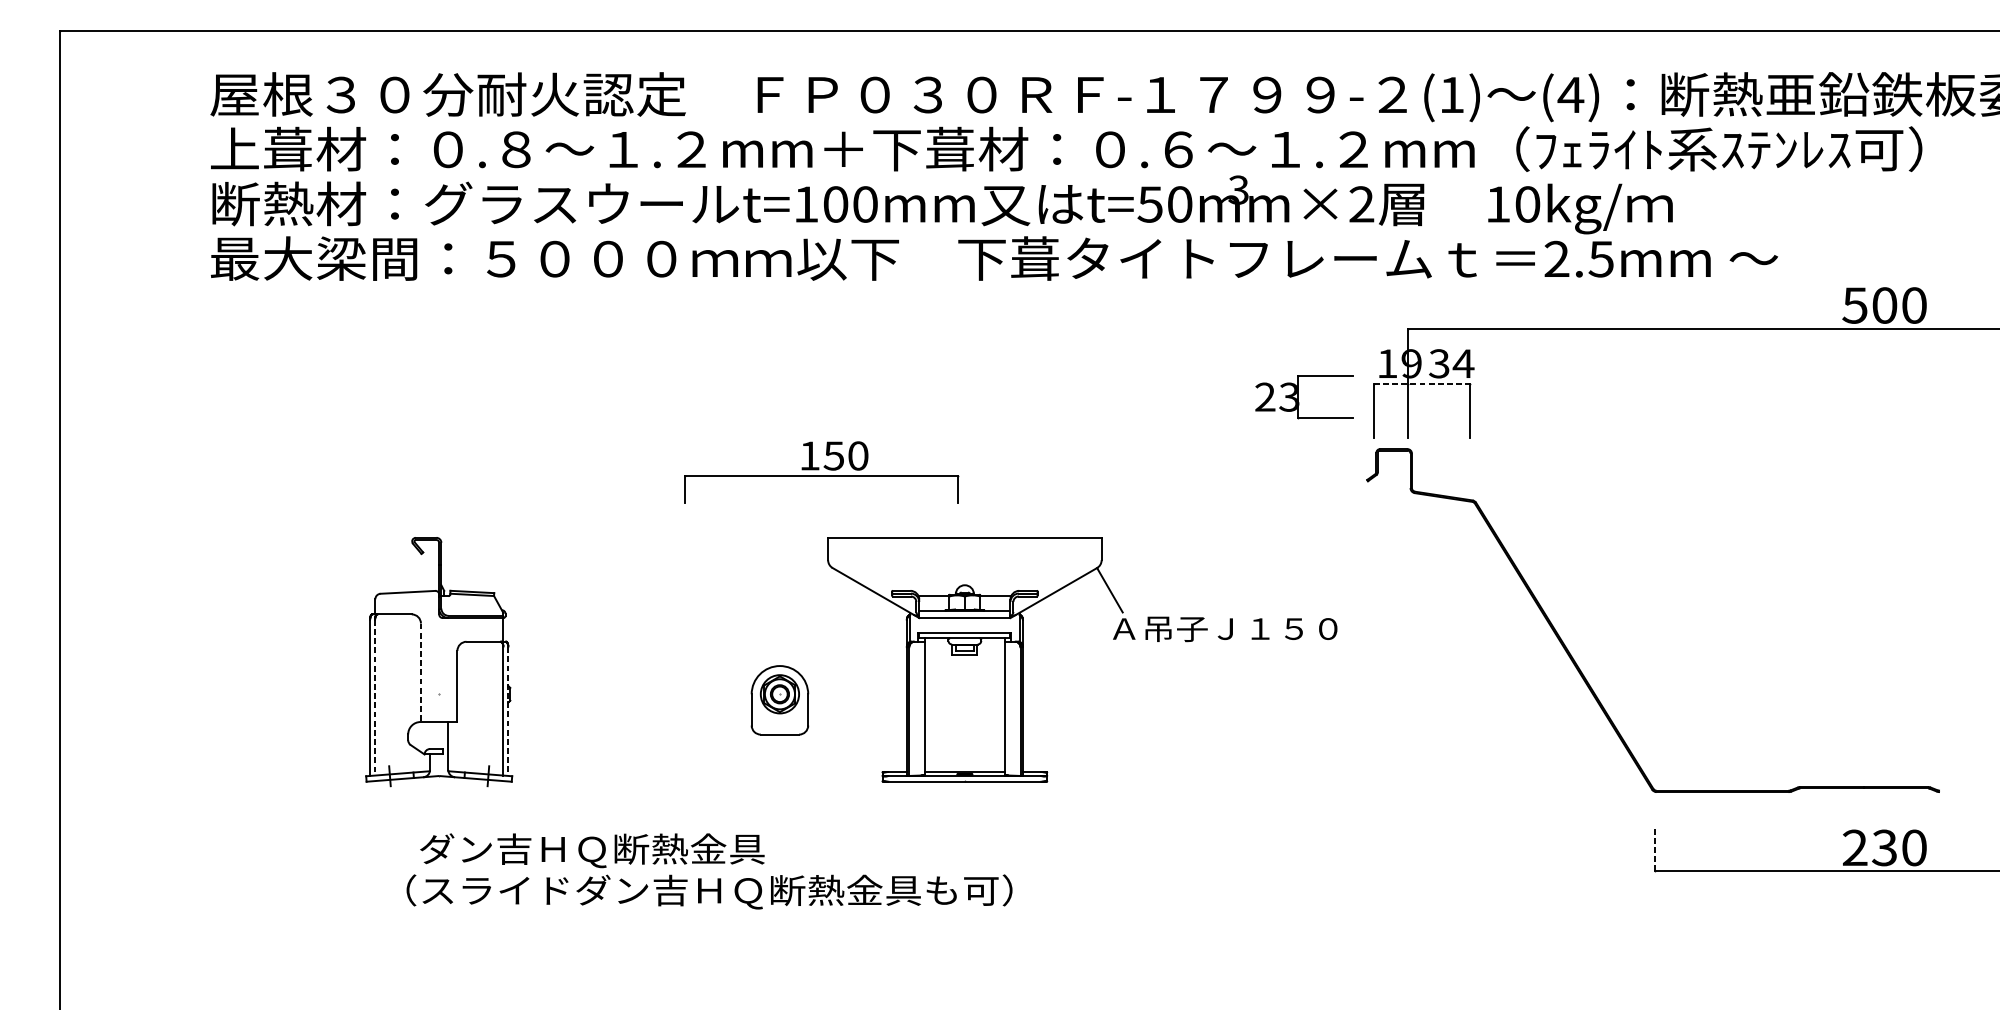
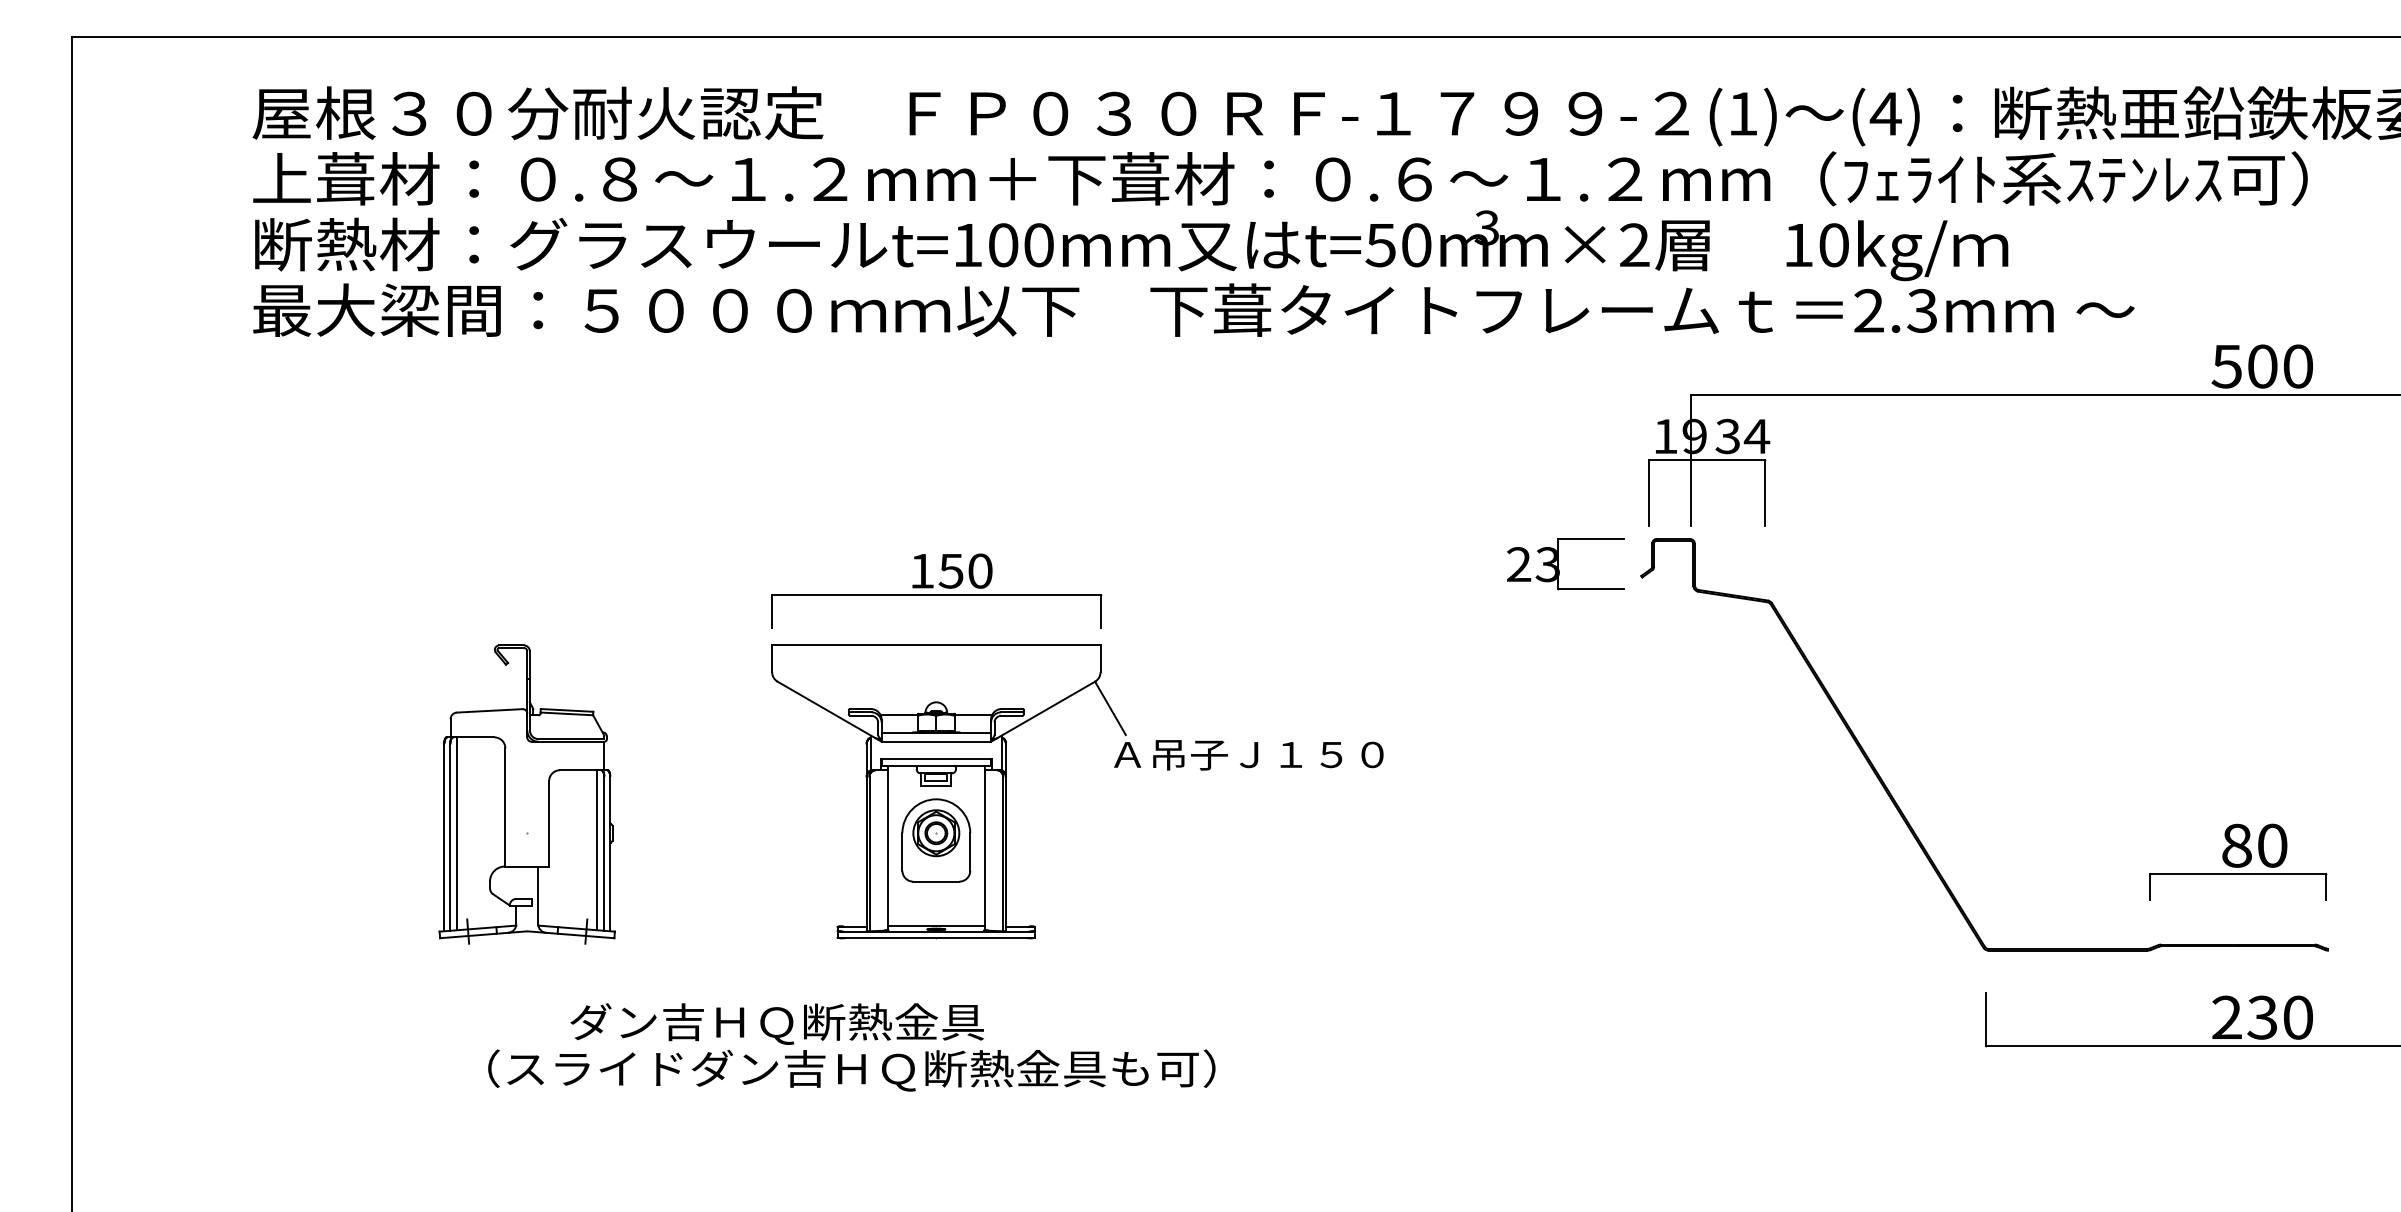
text: (1601, 258) -> (1922, 310), 2.5mm -> 2.3mm
line: (1422, 383) -> (1707, 460), dashed -> solid
part: (1298, 397) -> (1558, 564), moved
part: (821, 472) -> (936, 590), moved
part: (1113, 639) -> (1114, 767), moved
line: (421, 672) -> (505, 807), dashed -> solid
line: (381, 694) -> (457, 833), added
line: (375, 697) -> (450, 837), dashed -> solid
line: (497, 708) -> (597, 850), added
line: (508, 712) -> (610, 854), dashed -> solid
part: (1864, 717) -> (2238, 861), added
line: (1654, 848) -> (1986, 1018), dashed -> solid
text: (591, 850) -> (776, 1023), moved

